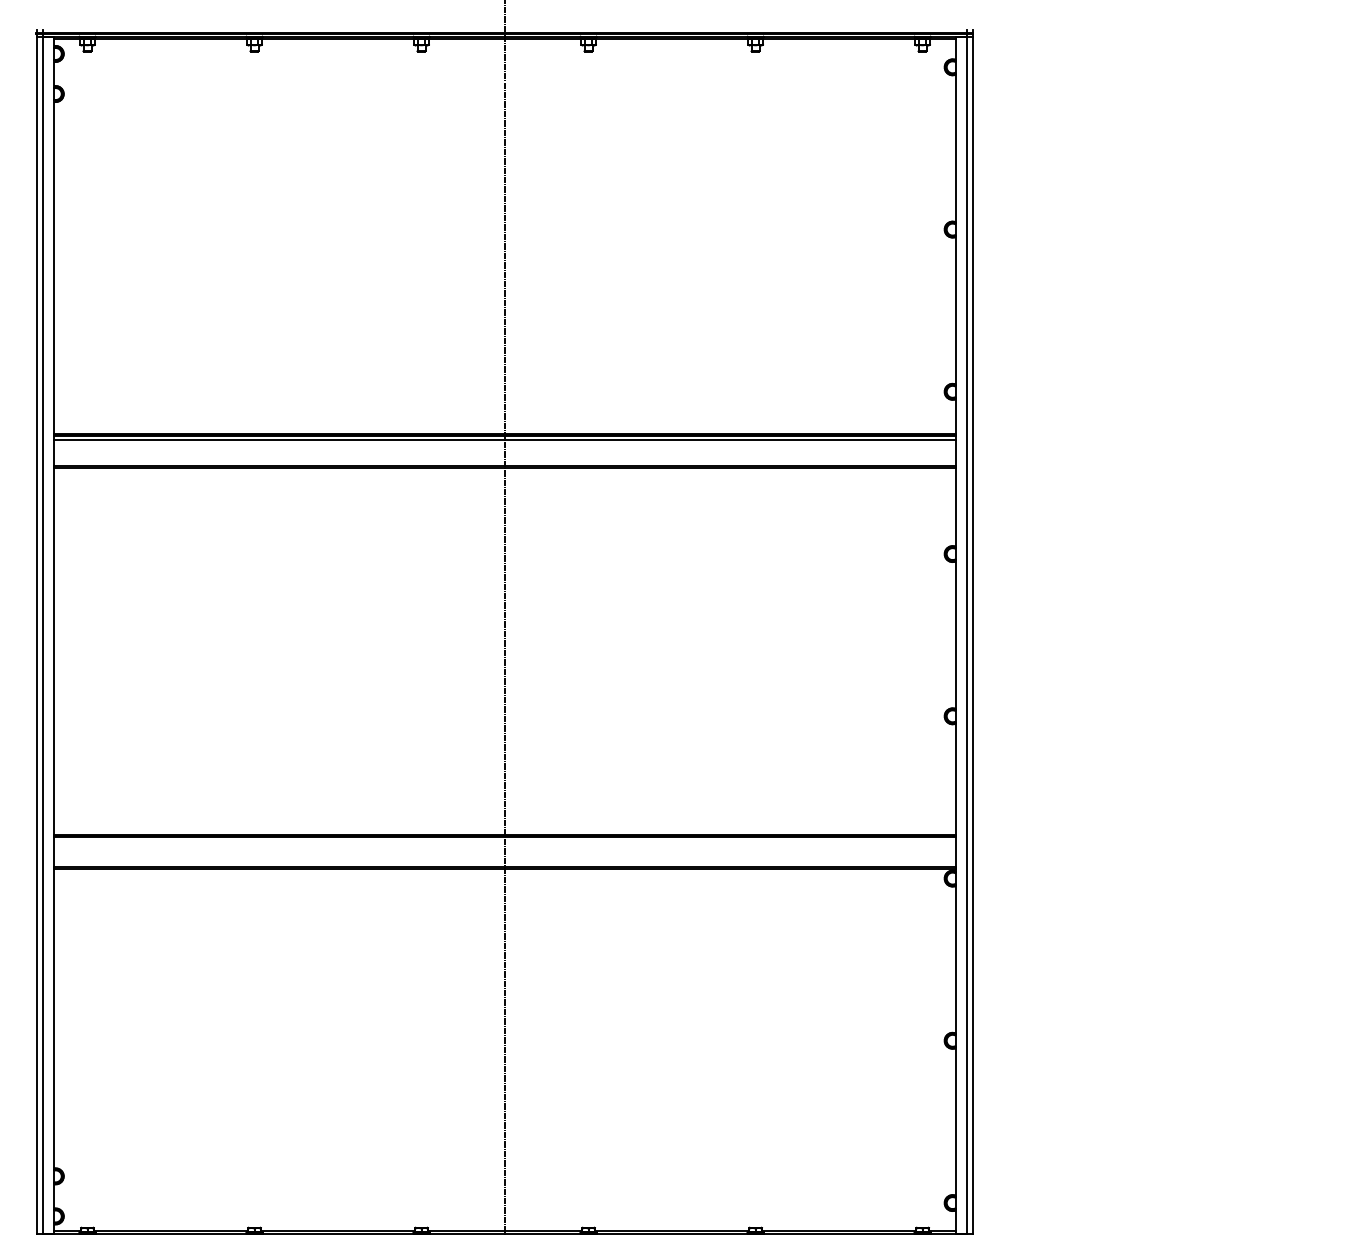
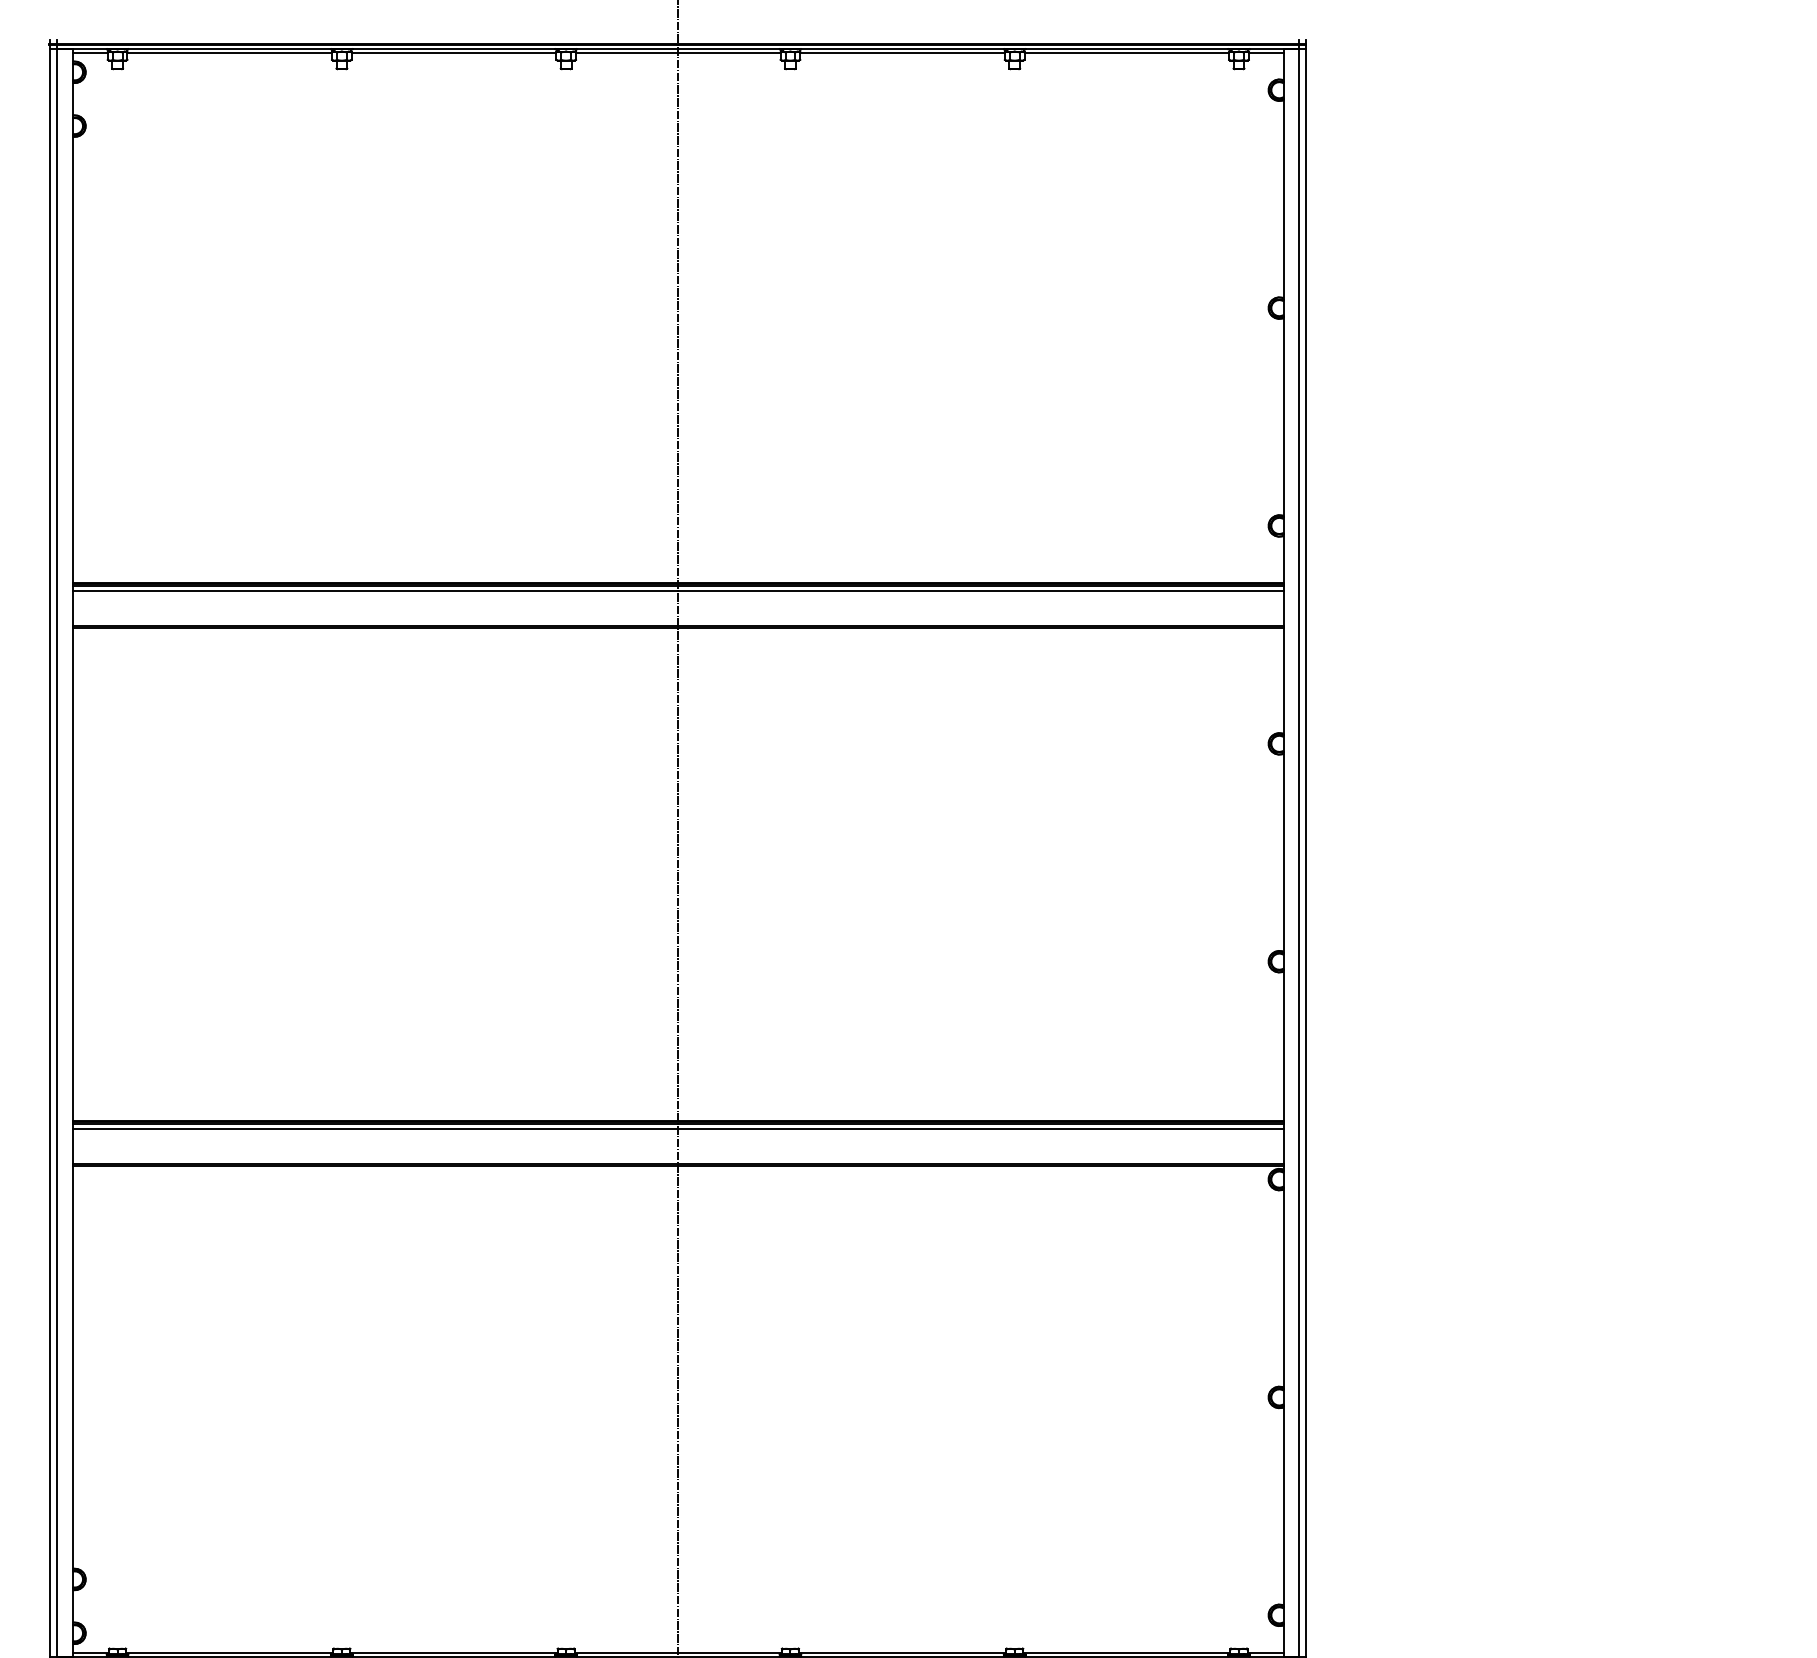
line: (504, 840) -> (677, 1128), added

